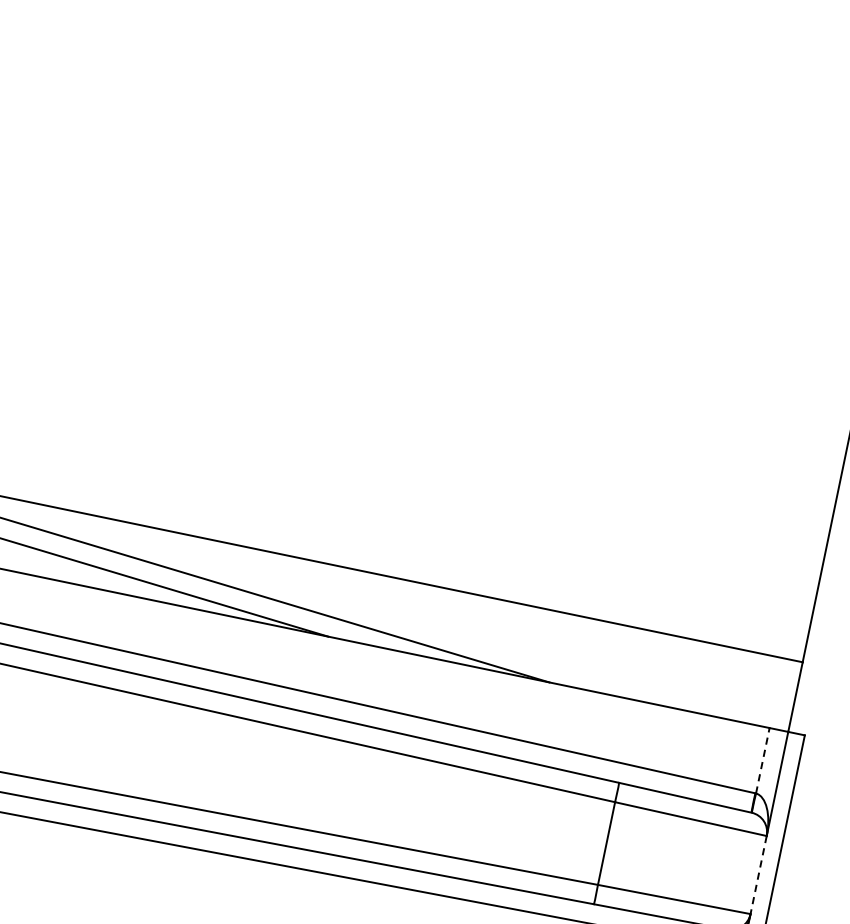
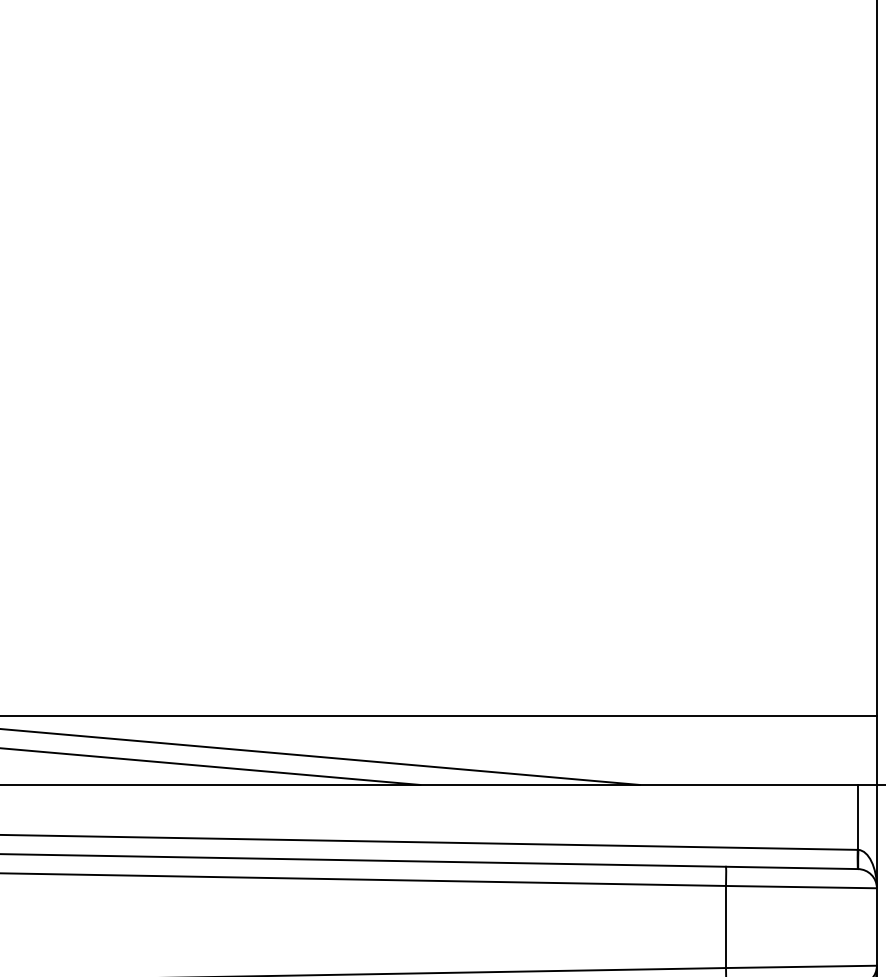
line: (763, 759) -> (858, 816), dashed -> solid
line: (758, 875) -> (876, 927), dashed -> solid

